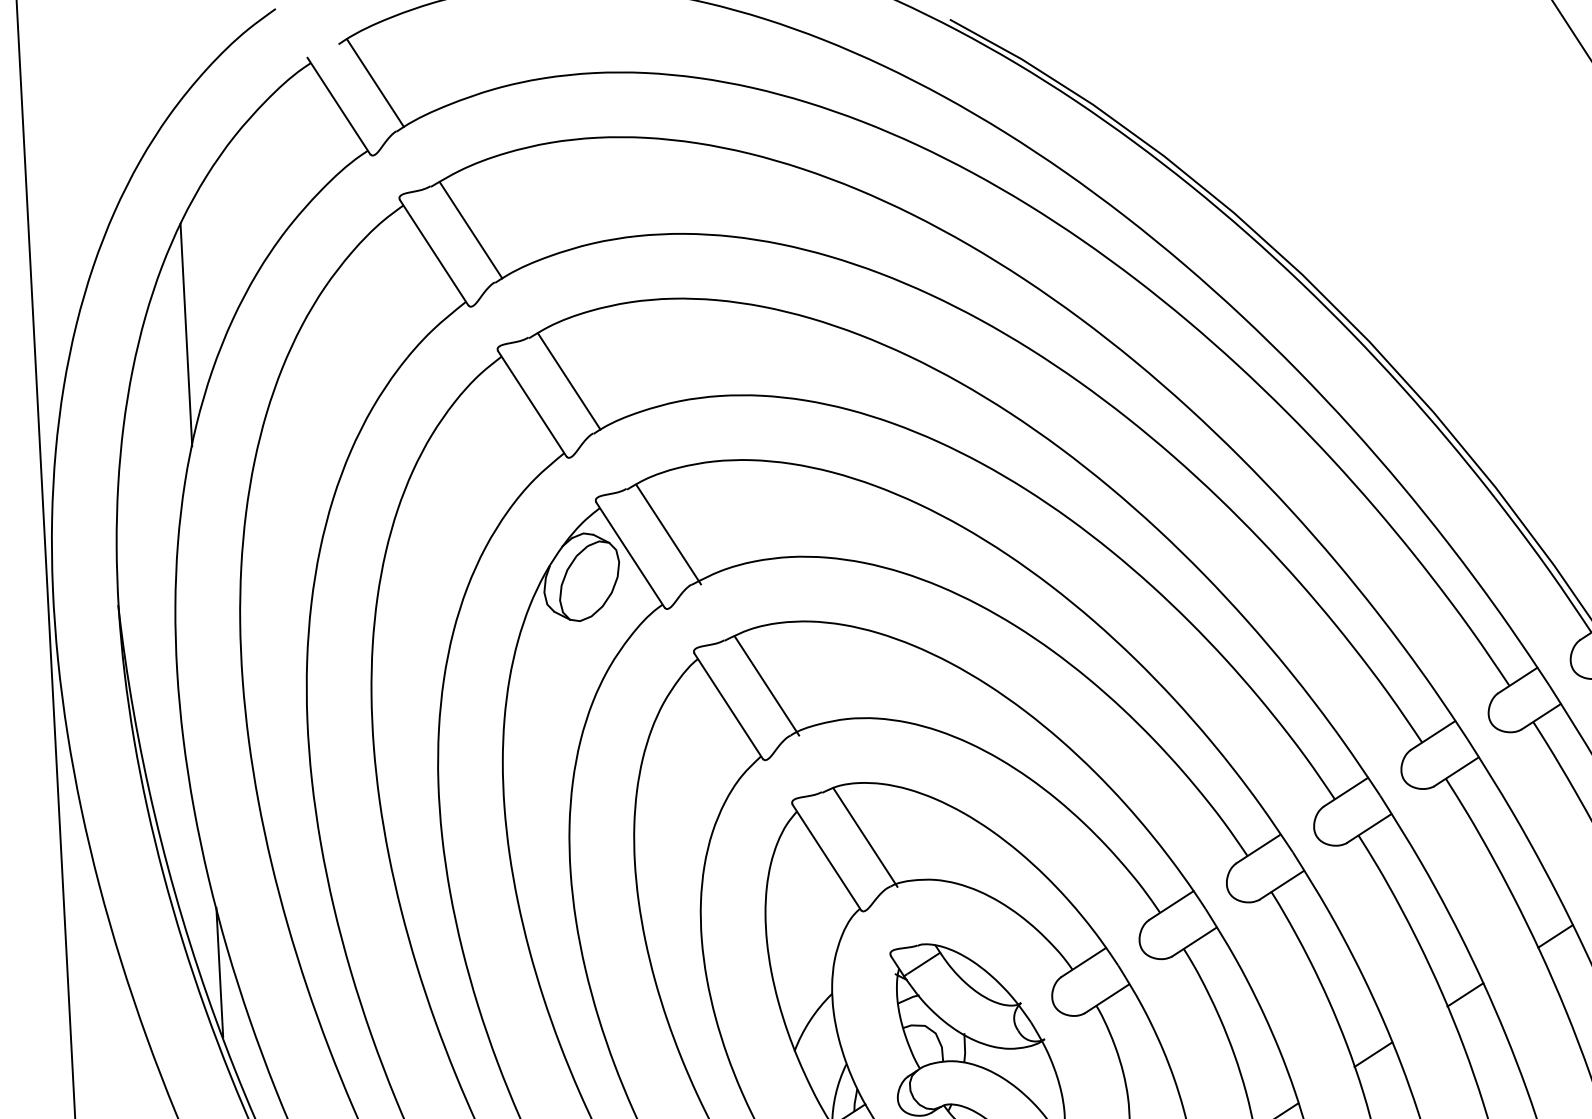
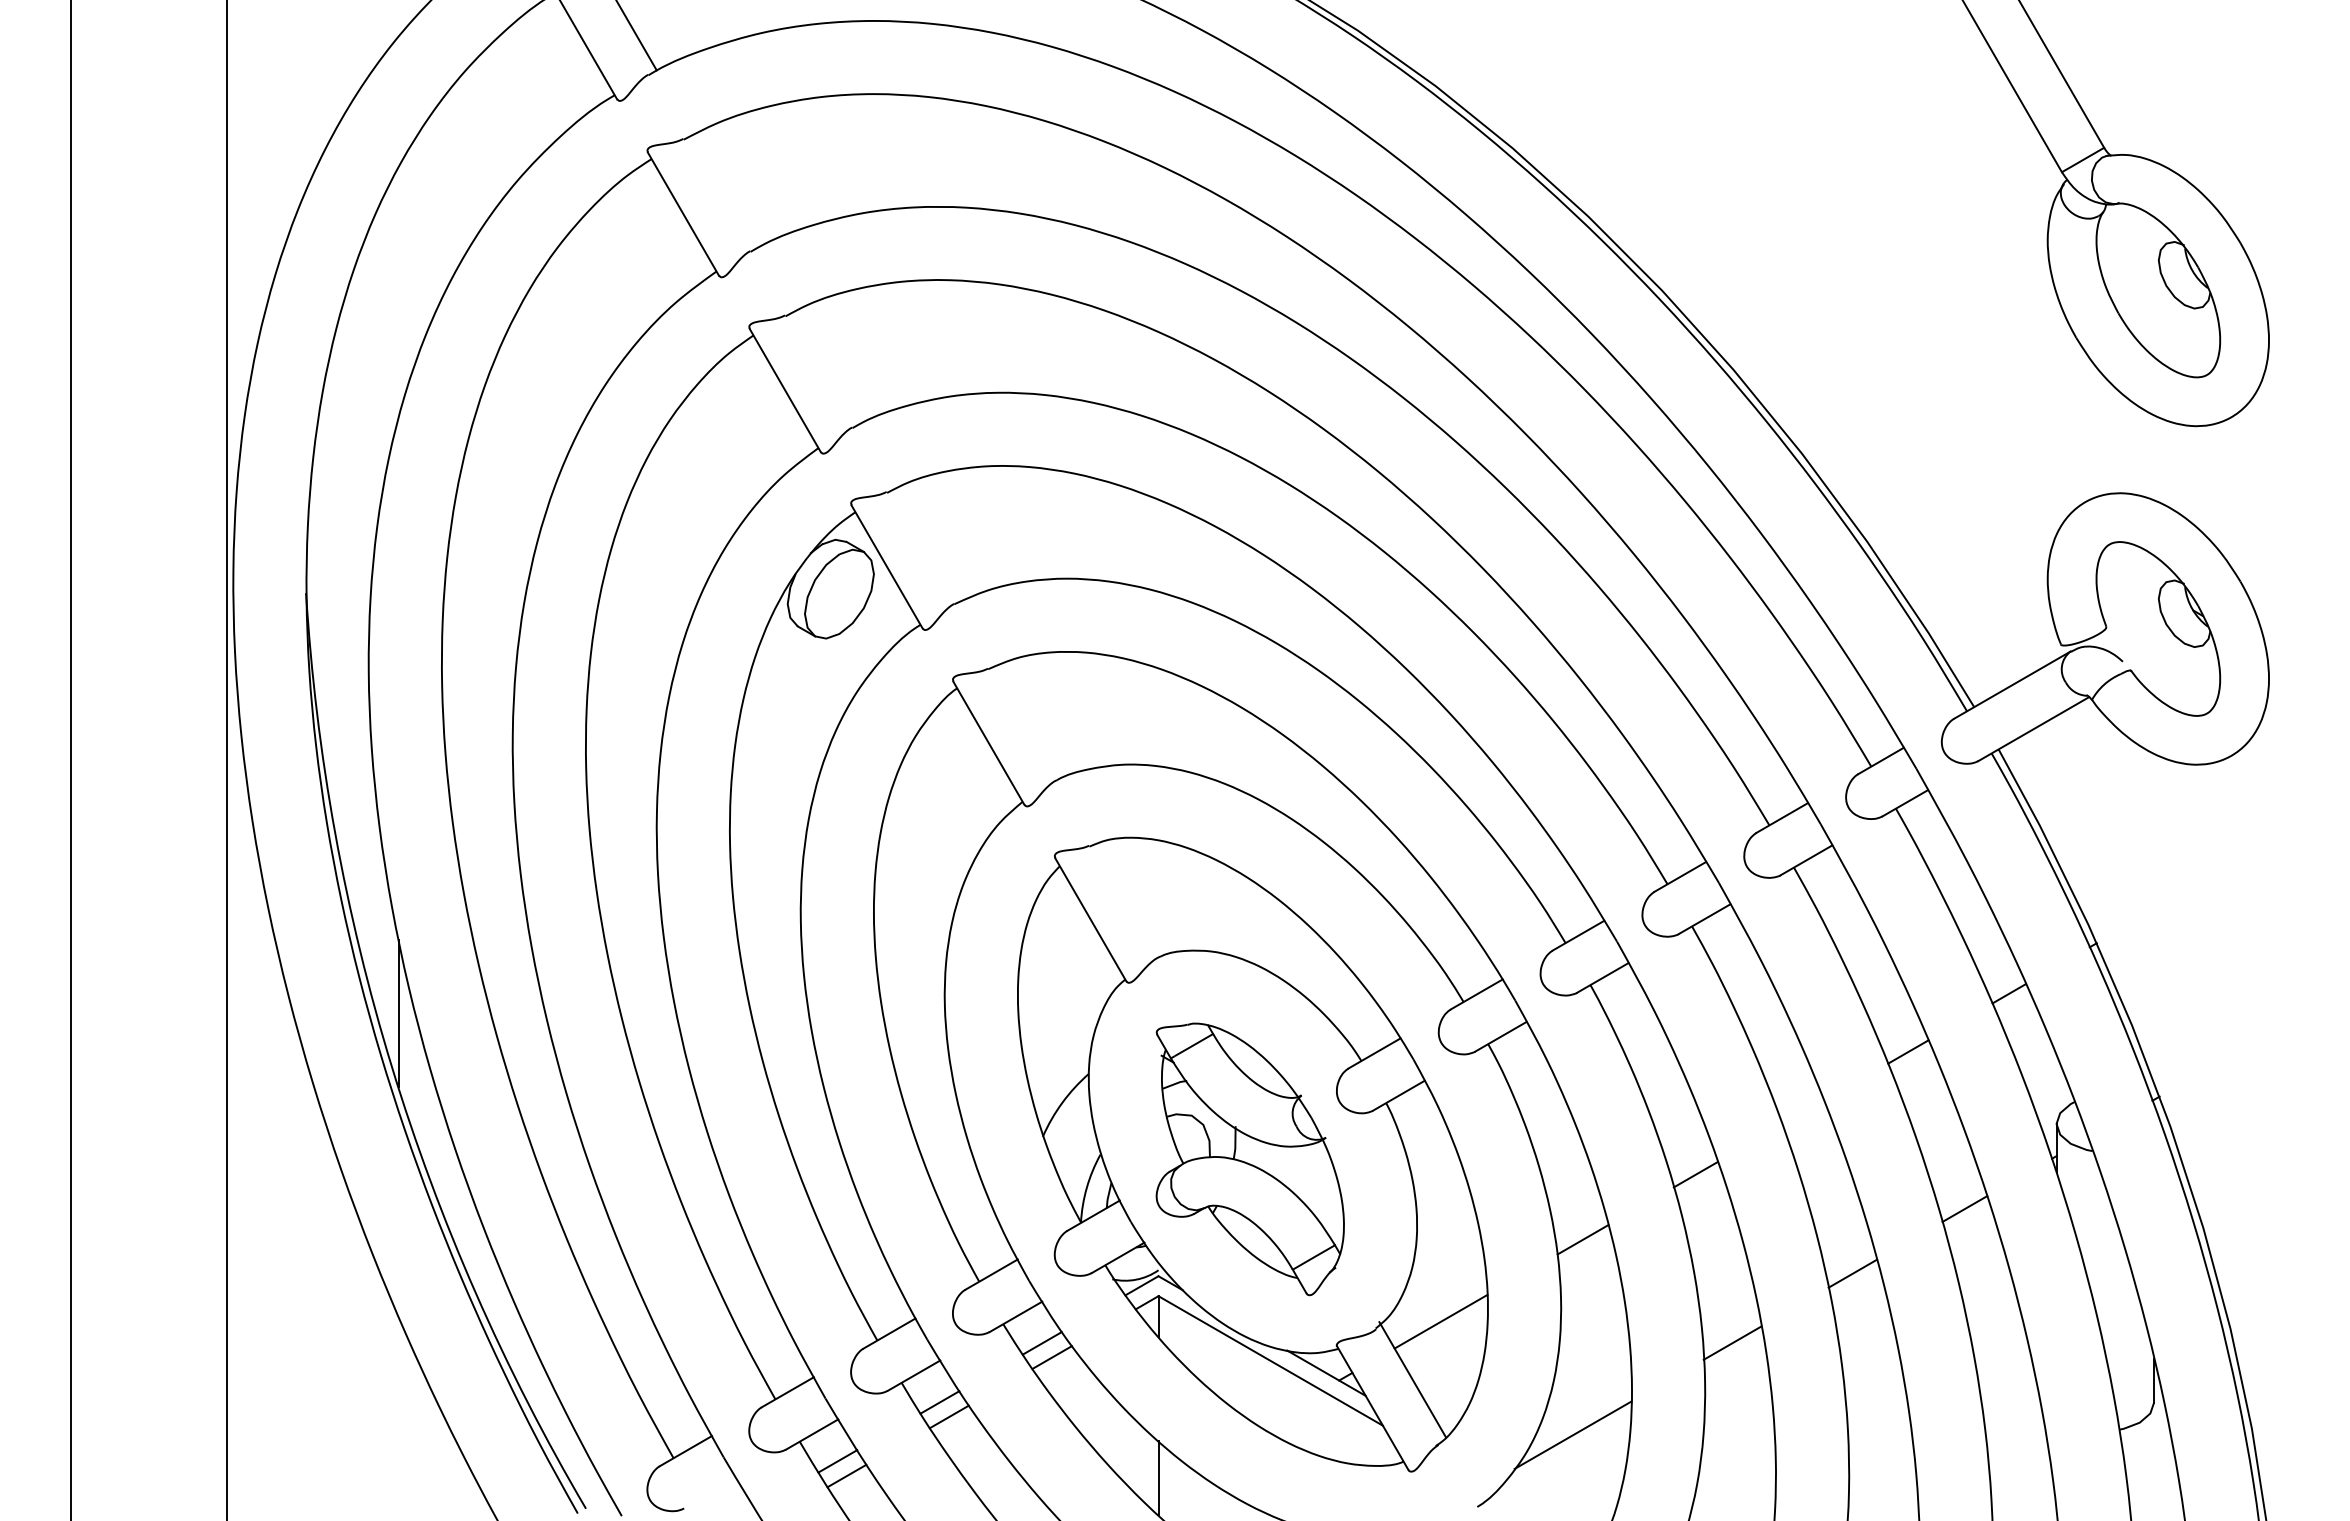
line: (470, 229) -> (725, 190), removed
line: (186, 335) -> (399, 292), removed
line: (568, 381) -> (827, 367), removed
line: (667, 534) -> (930, 545), removed
line: (766, 685) -> (1032, 722), removed
line: (865, 837) -> (1135, 899), removed
line: (1465, 994) -> (1803, 1112), removed

